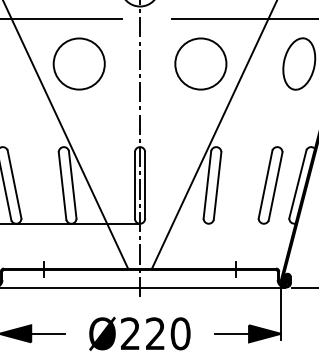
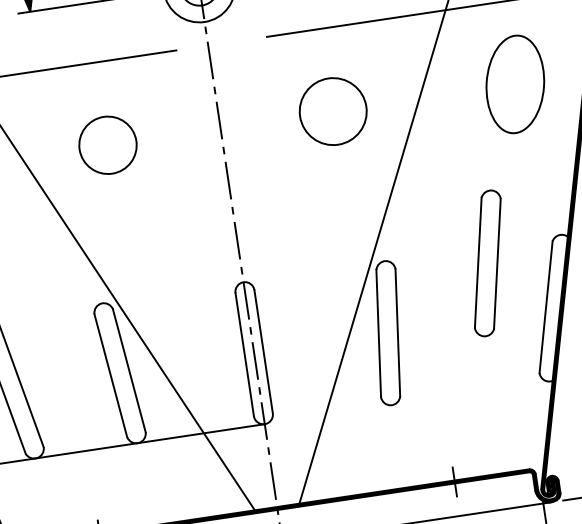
circle: (78, 63) -> (106, 144), size x0.6
circle: (200, 63) -> (332, 110), size x0.7
part: (270, 185) -> (487, 263), moved

